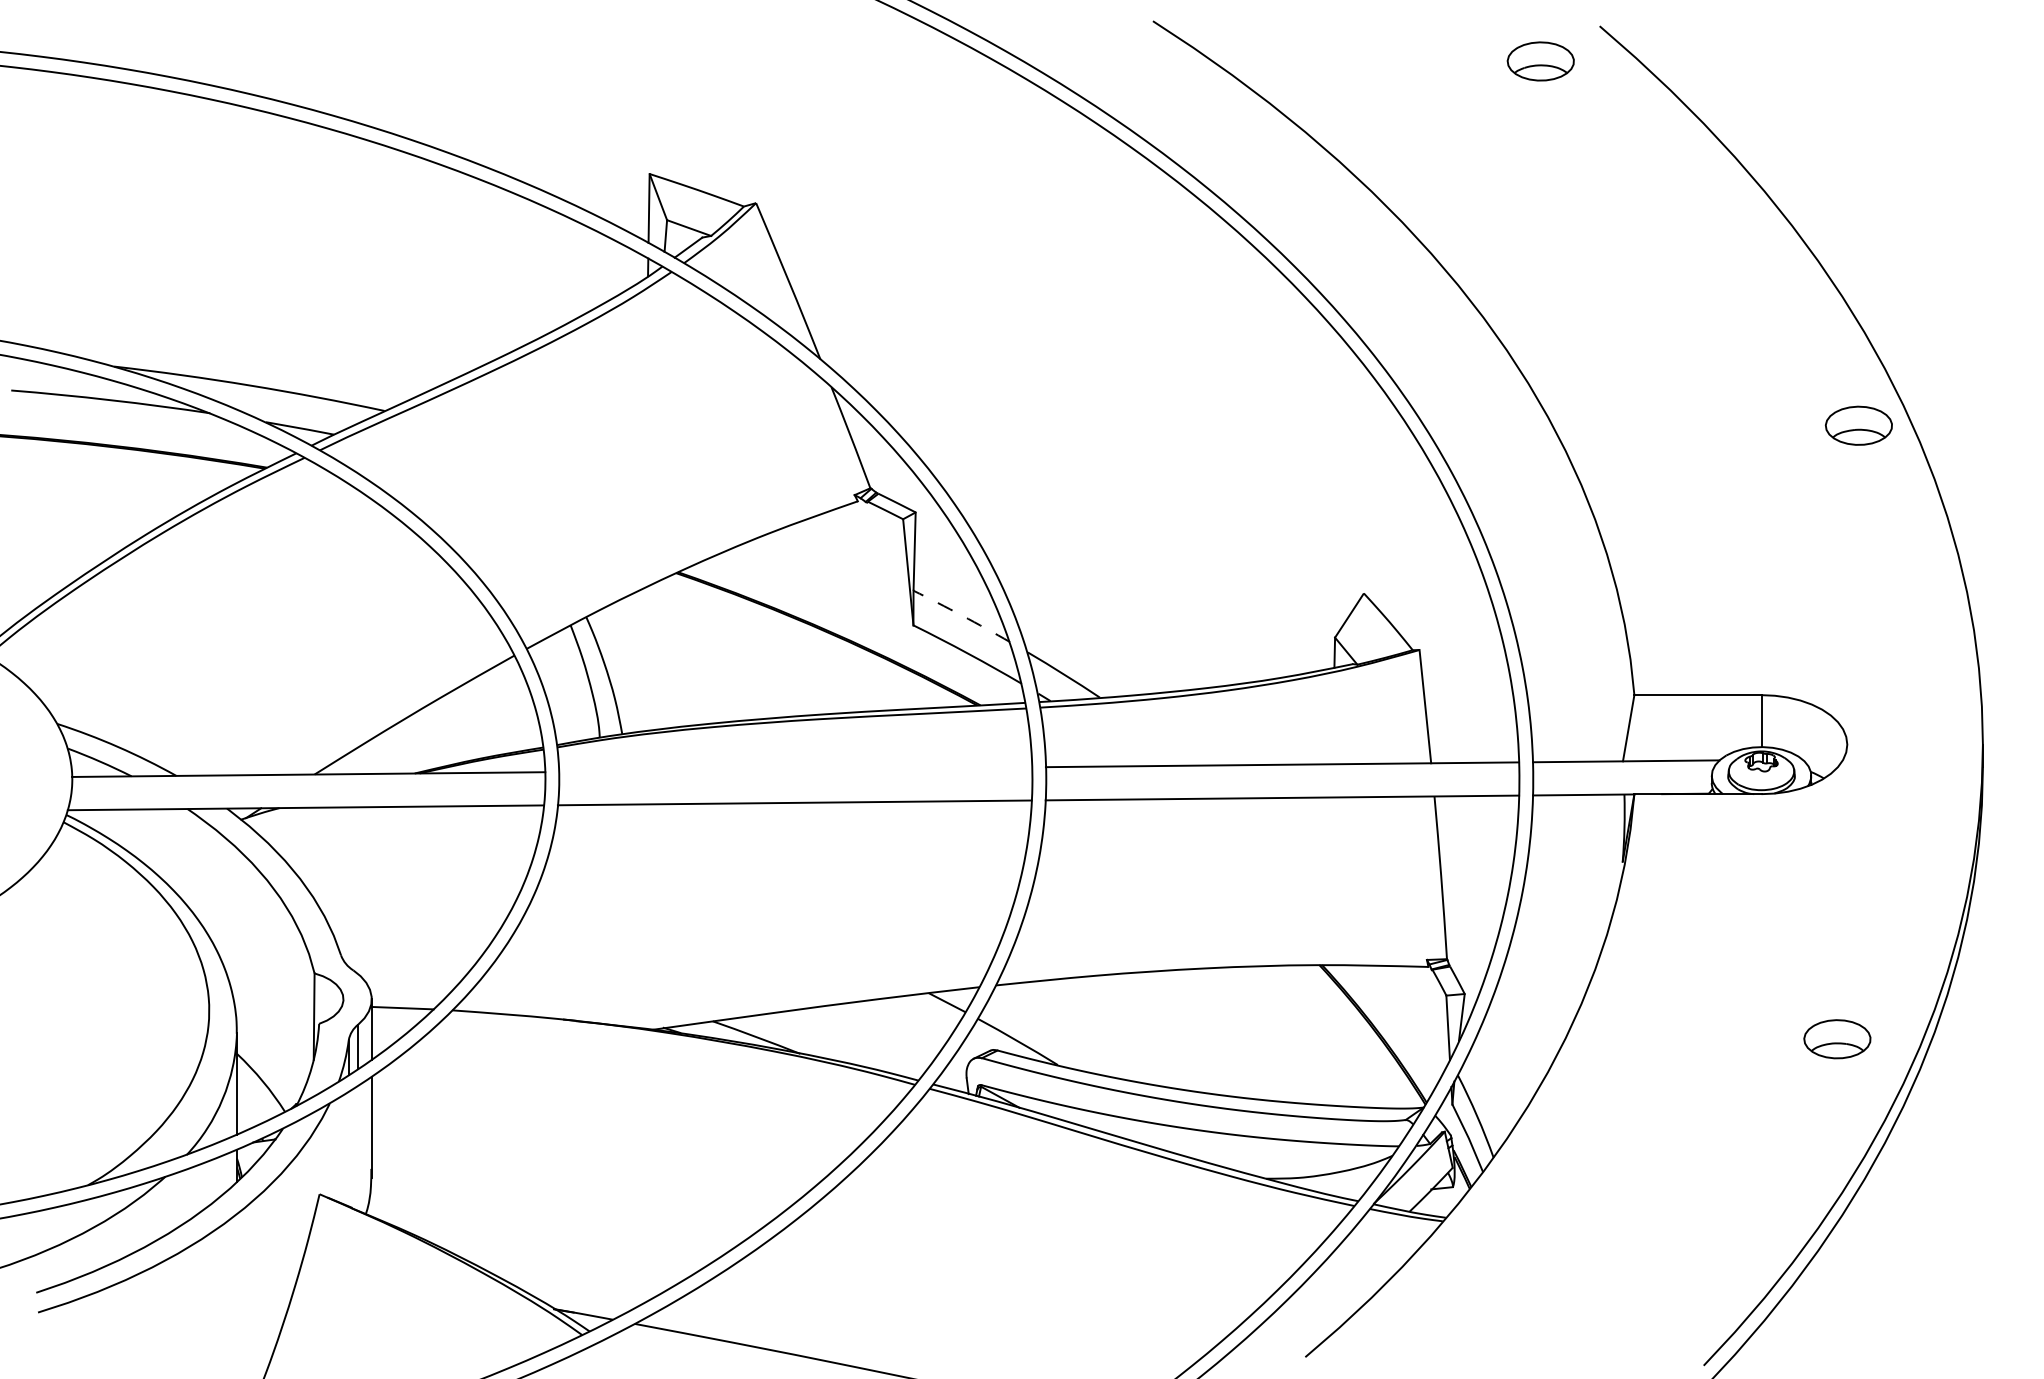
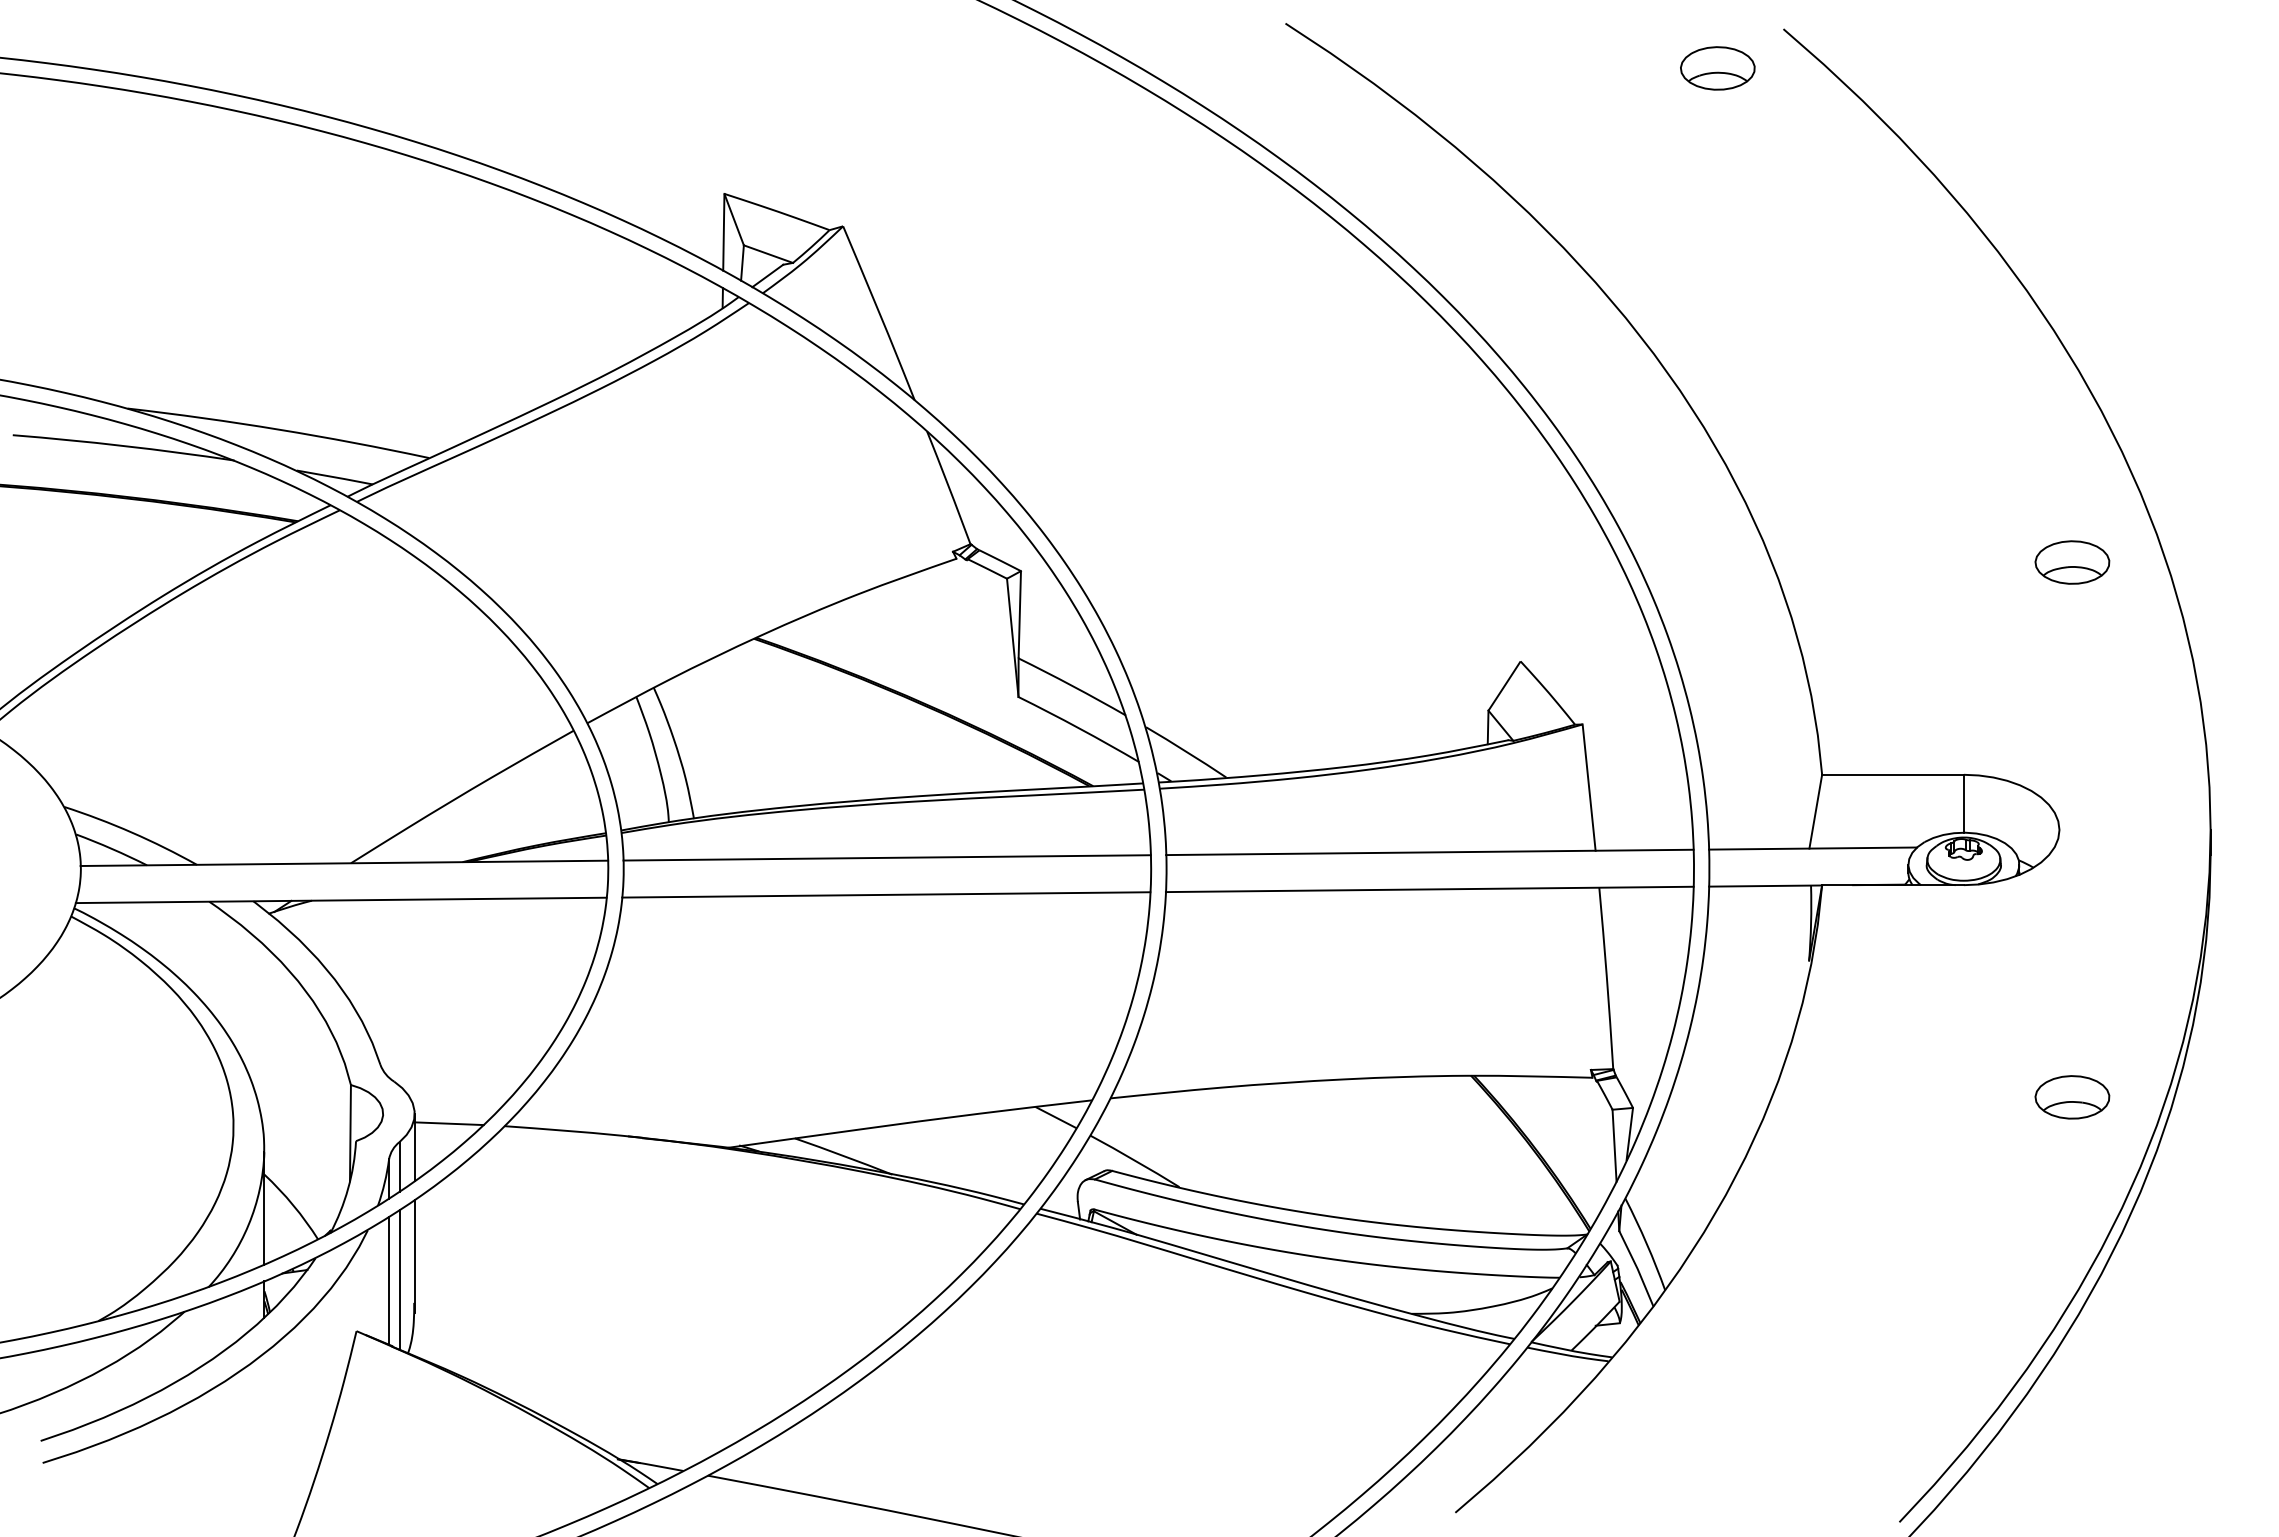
part: (1858, 425) -> (2072, 562), moved
arc: (961, 615) -> (1072, 686), dashed -> solid
line: (795, 769) -> (886, 857), added
part: (1837, 1039) -> (2072, 1097), moved
line: (358, 1147) -> (399, 1279), added
line: (349, 1148) -> (389, 1280), added

